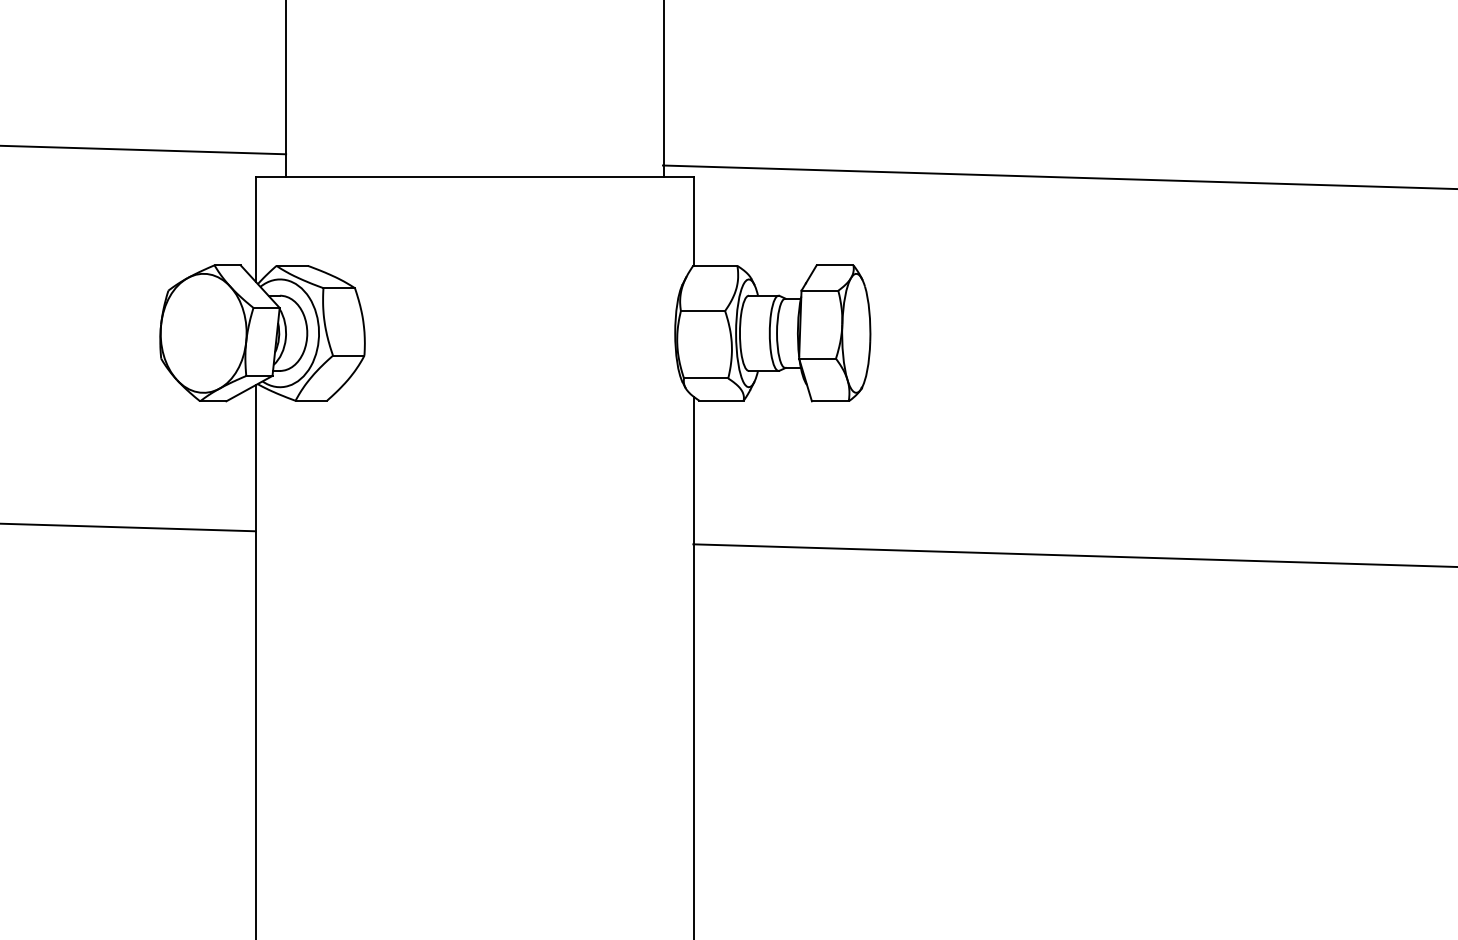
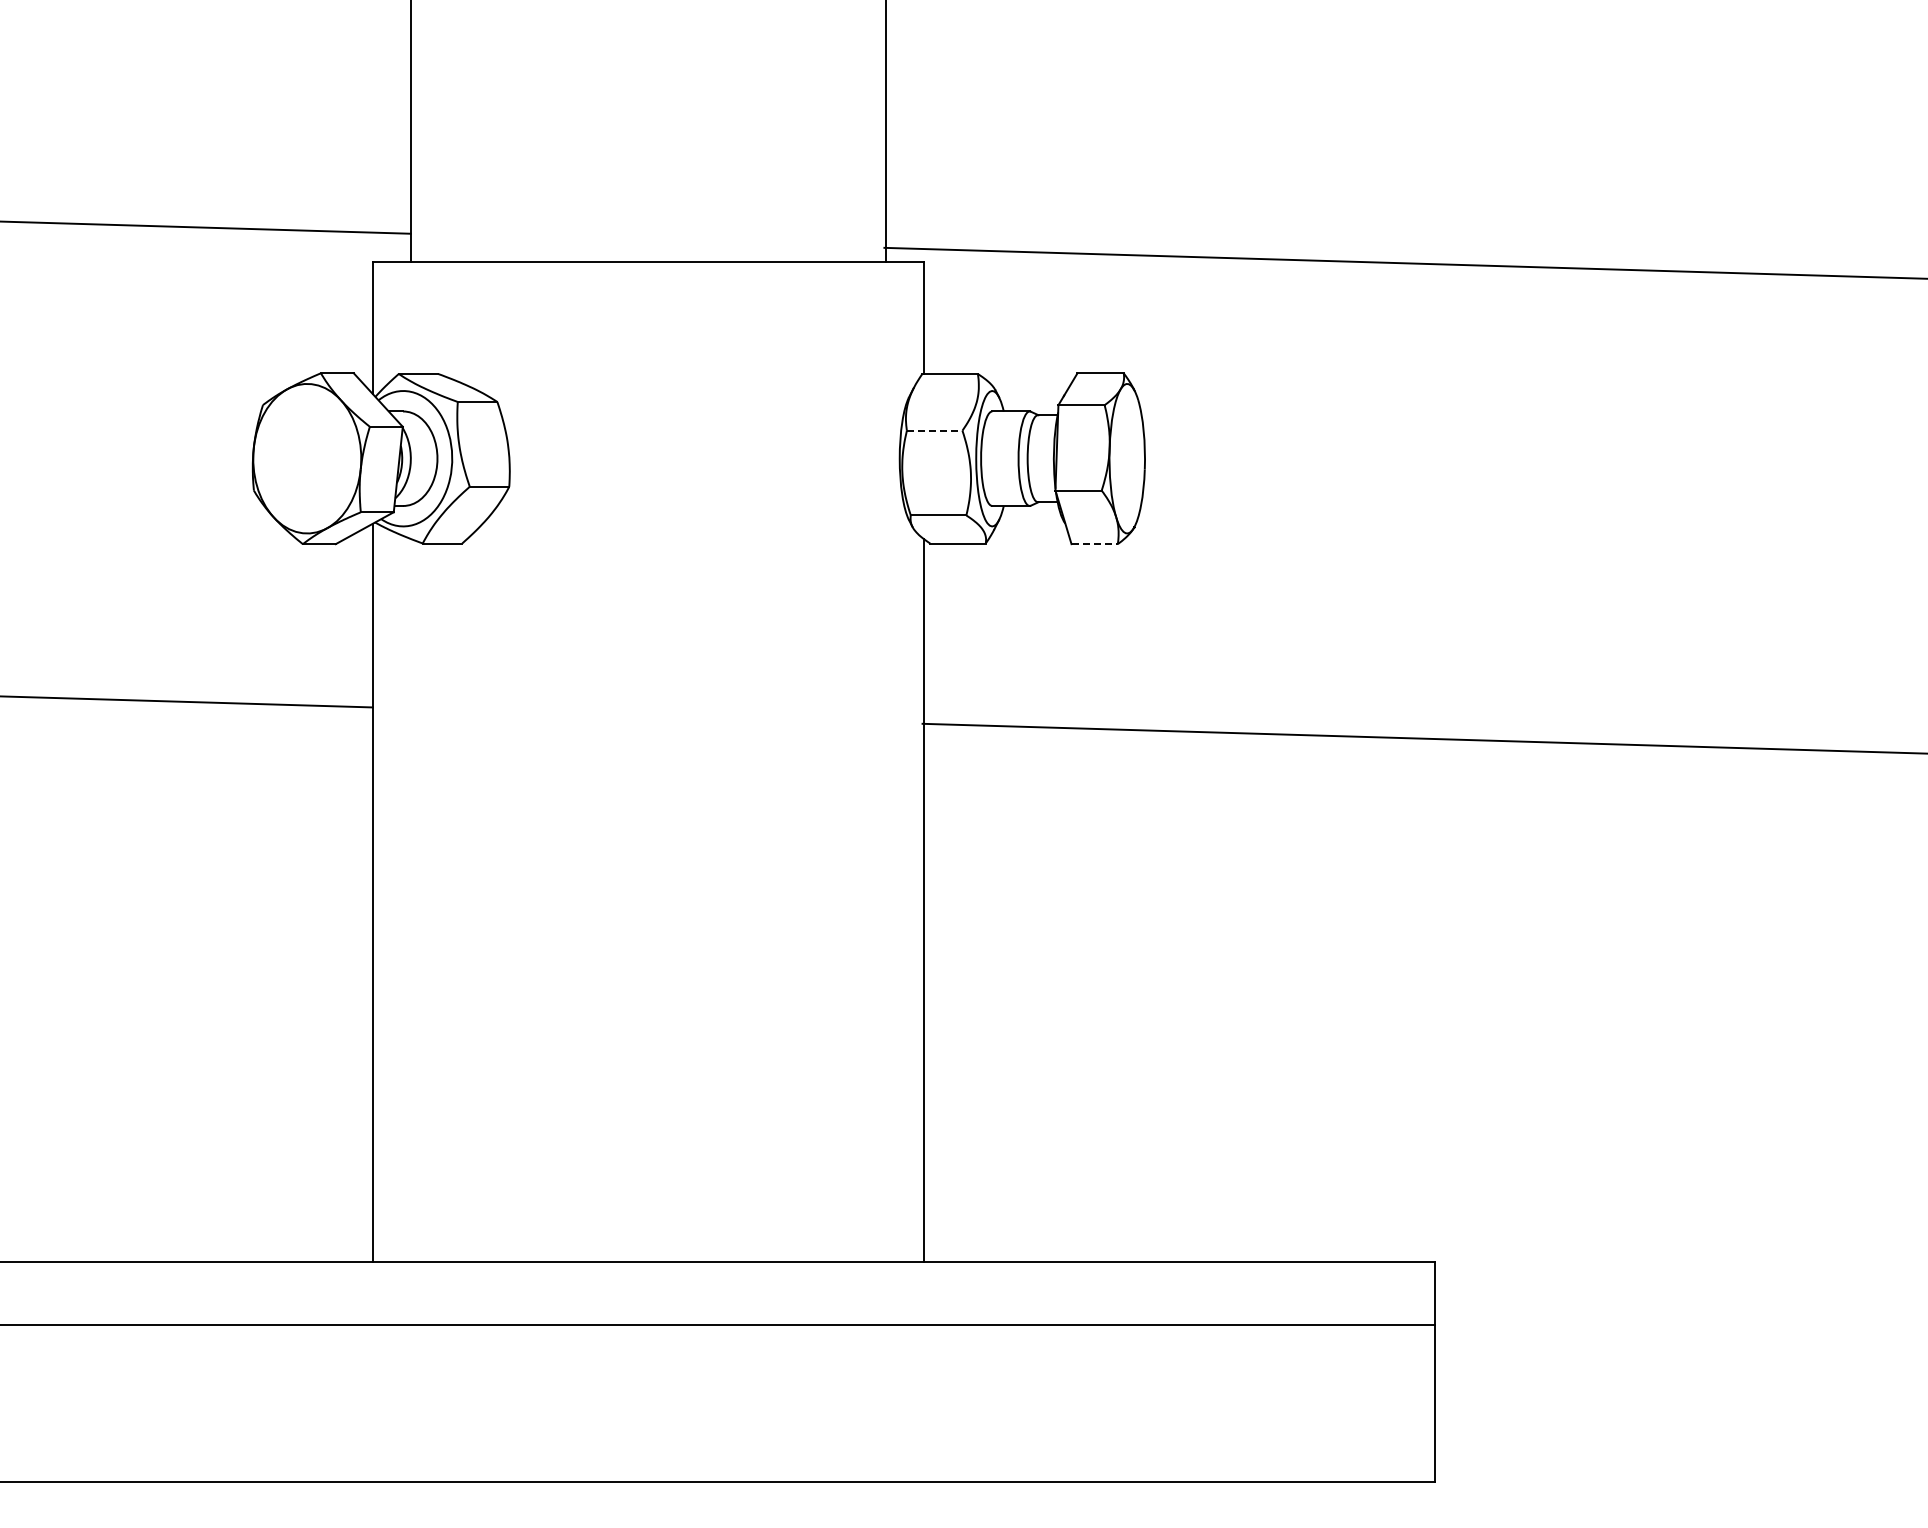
line: (702, 310) -> (934, 430), solid -> dashed
line: (831, 401) -> (1095, 544), solid -> dashed

